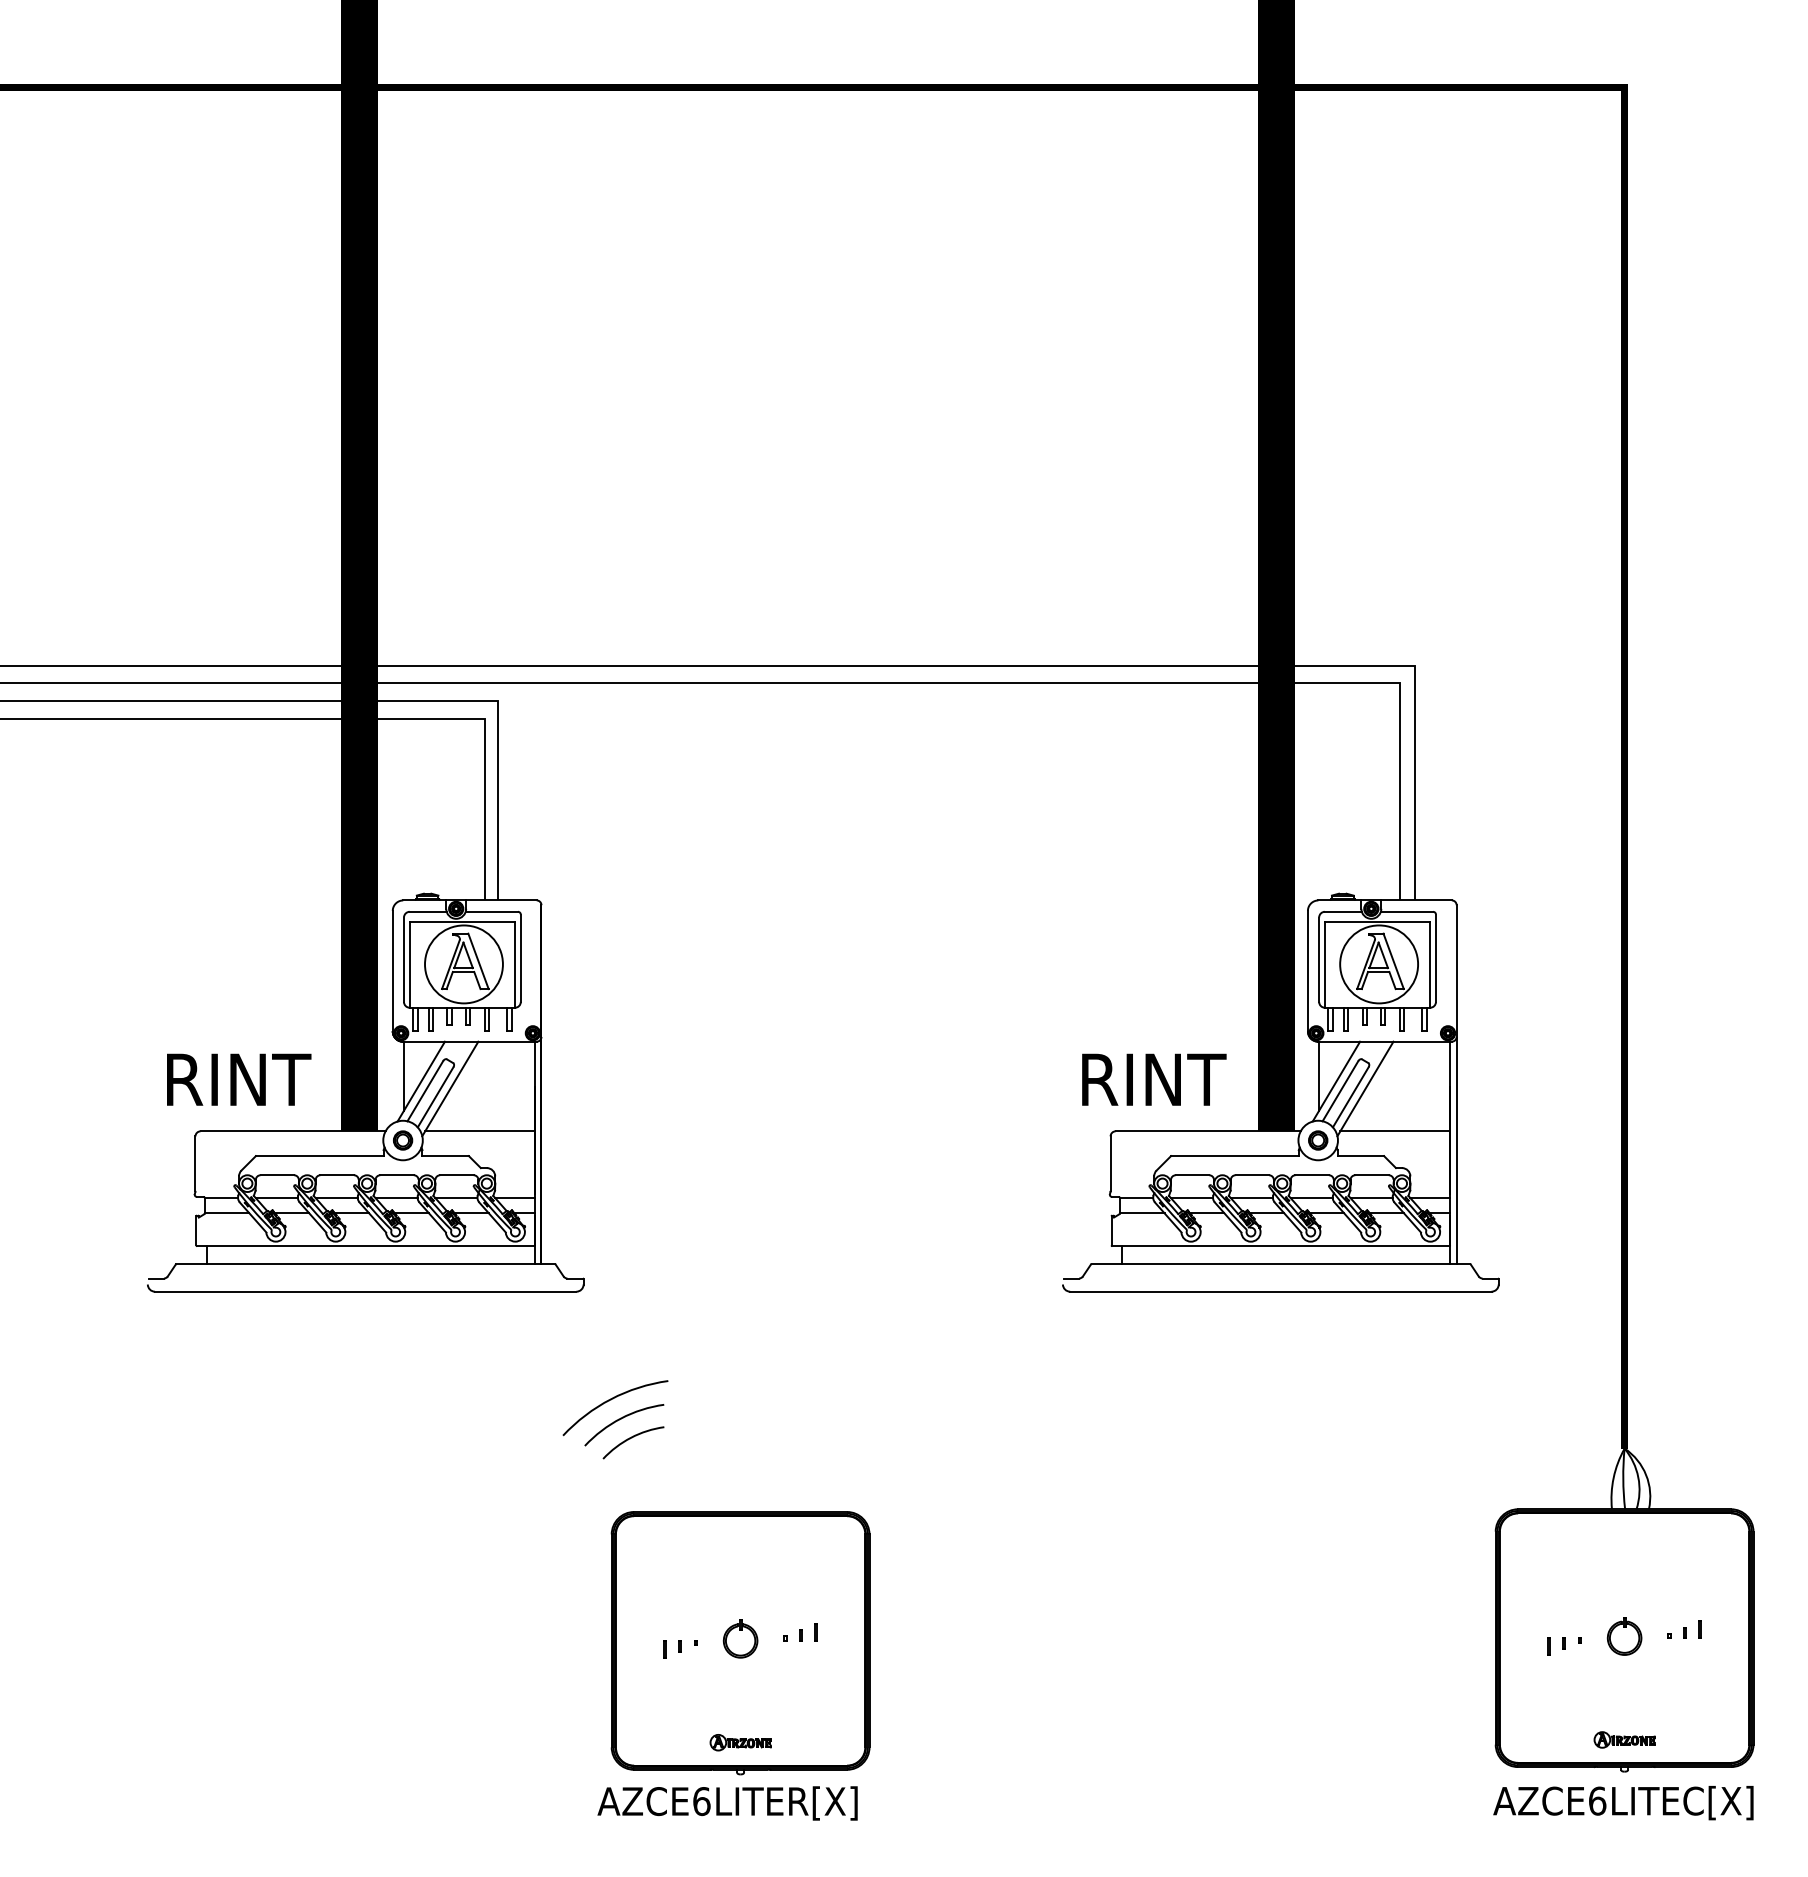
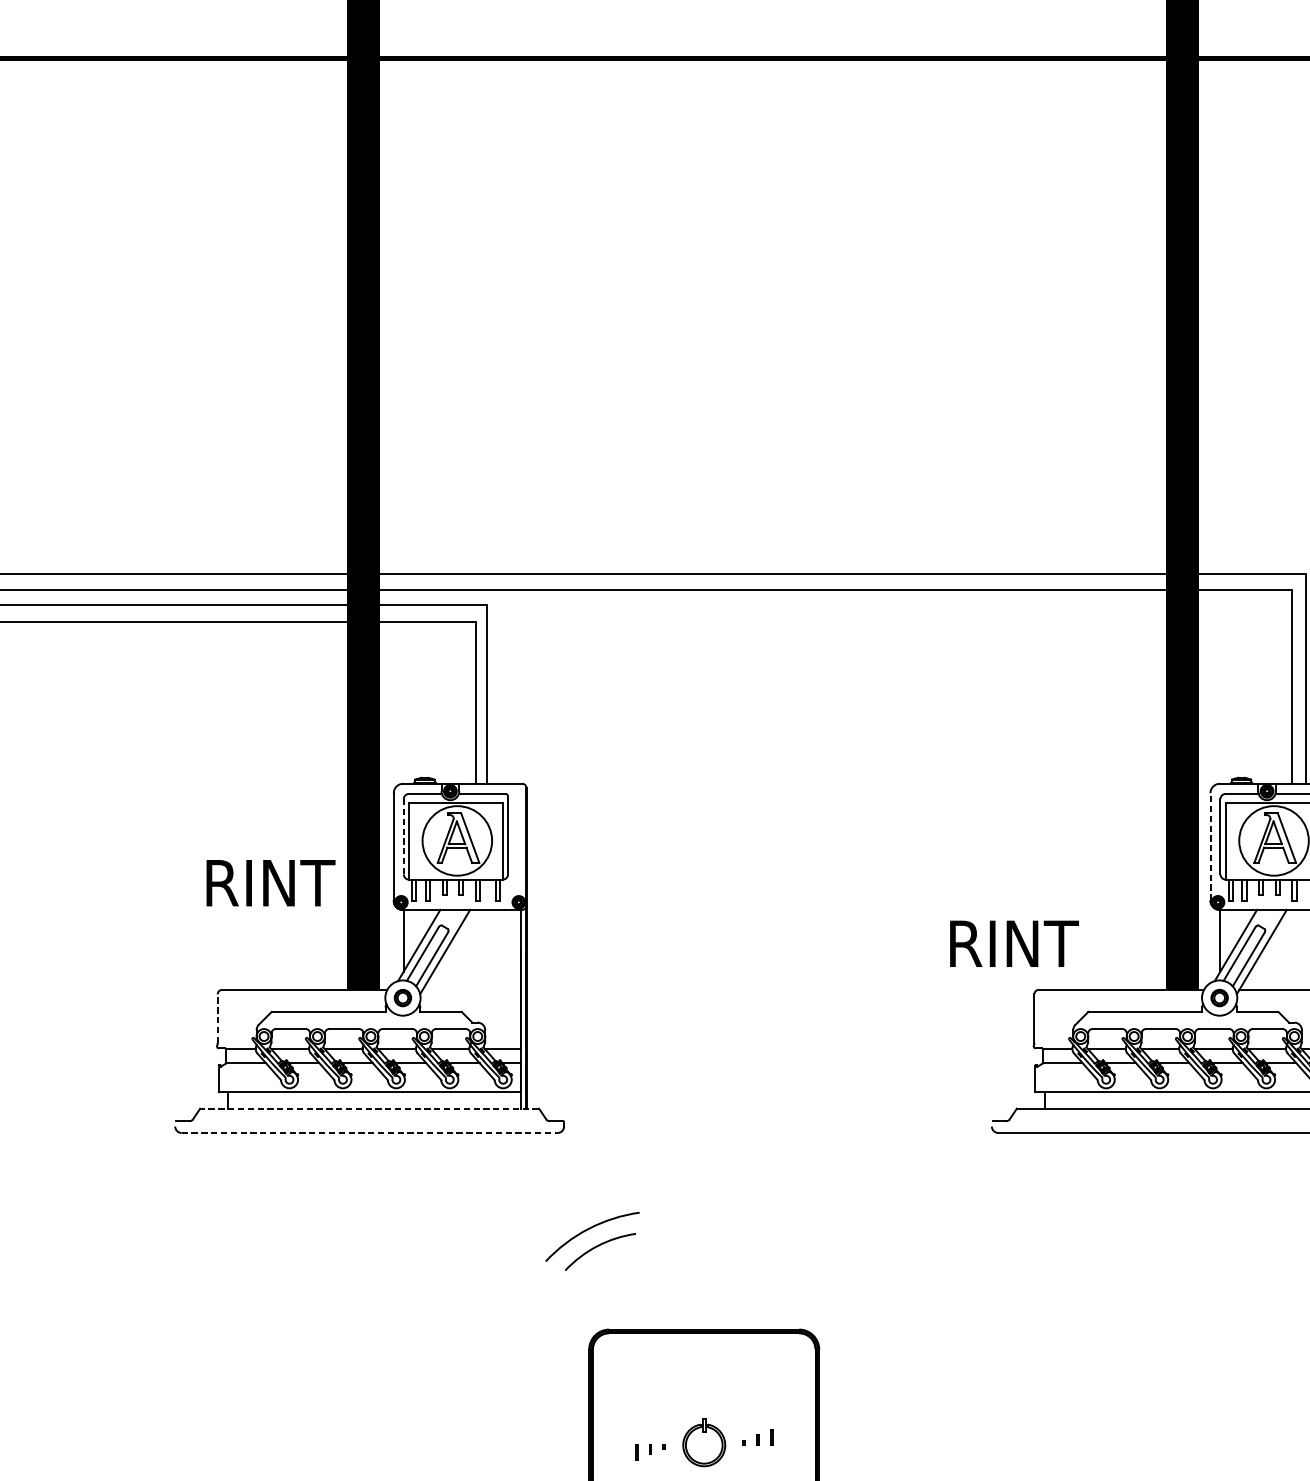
line: (403, 960) -> (403, 837), solid -> dashed
line: (1307, 970) -> (1210, 846), solid -> dashed
text: (239, 1079) -> (271, 882), moved
text: (1154, 1079) -> (1014, 943), moved
line: (480, 1131) -> (472, 990), removed
line: (195, 1163) -> (217, 1018), solid -> dashed
line: (365, 1264) -> (369, 1108), solid -> dashed
line: (365, 1291) -> (369, 1132), solid -> dashed
arc: (632, 1438) -> (607, 1263), removed
part: (740, 1638) -> (704, 1442), size x1.4

